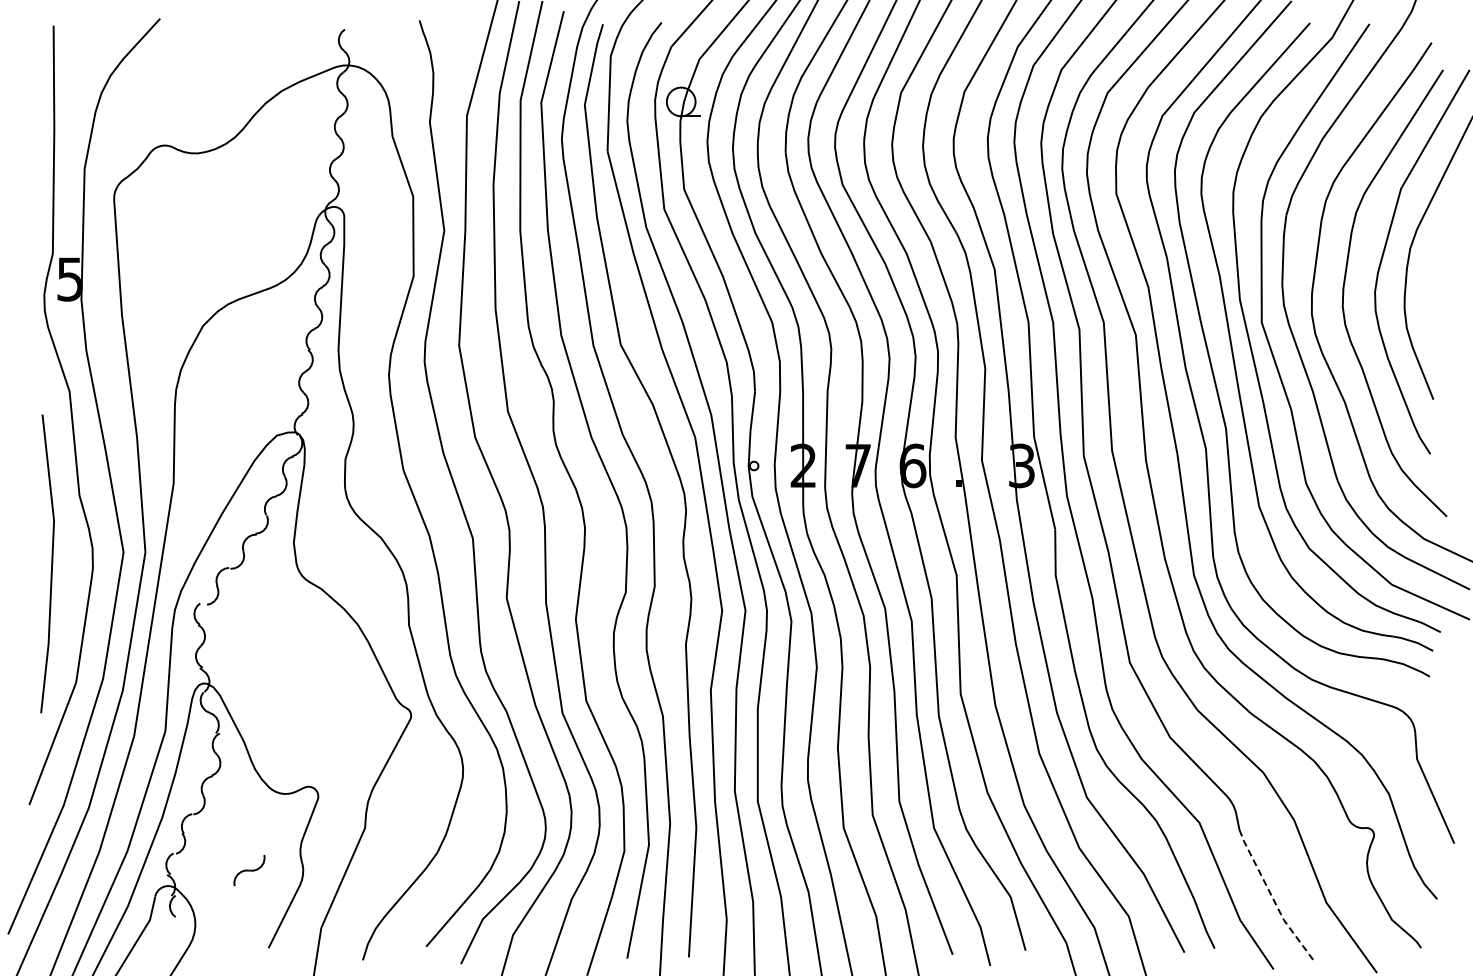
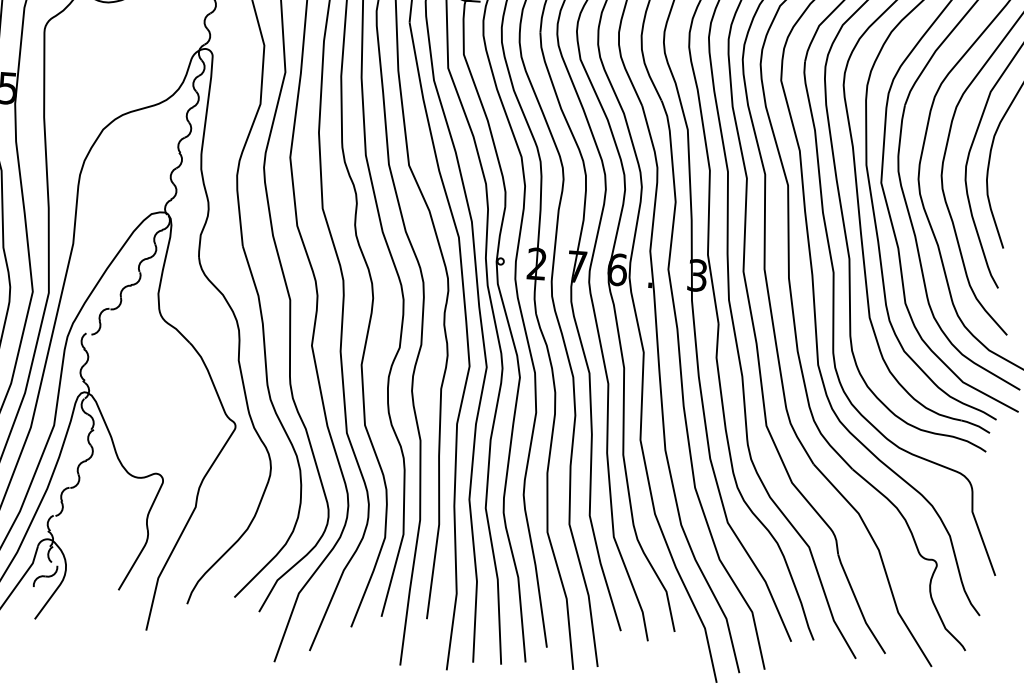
part: (249, 870) -> (45, 576), moved
line: (1272, 896) -> (858, 605), dashed -> solid

